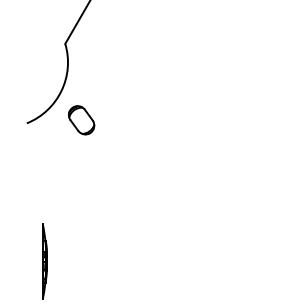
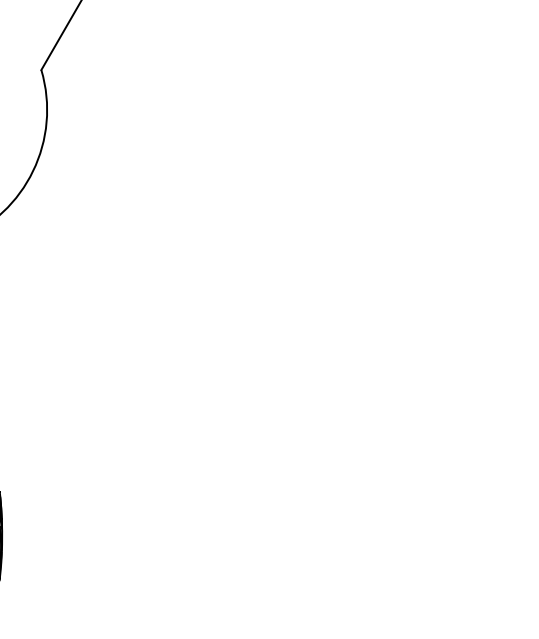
part: (81, 120) -> (76, 234), removed

